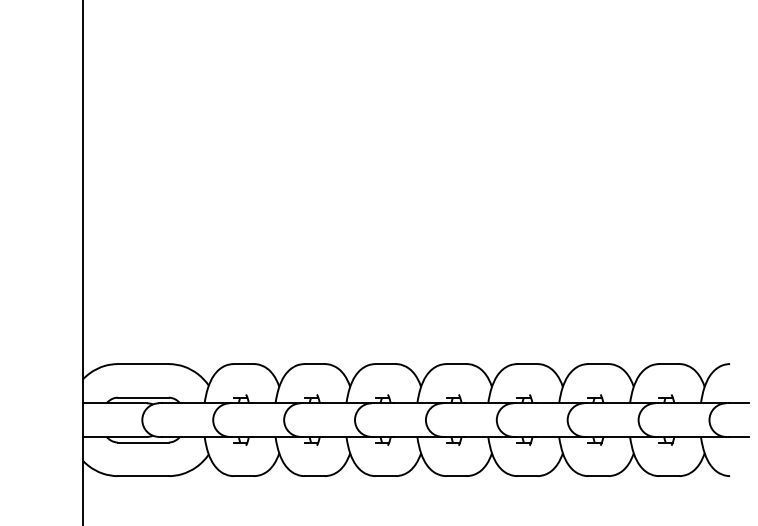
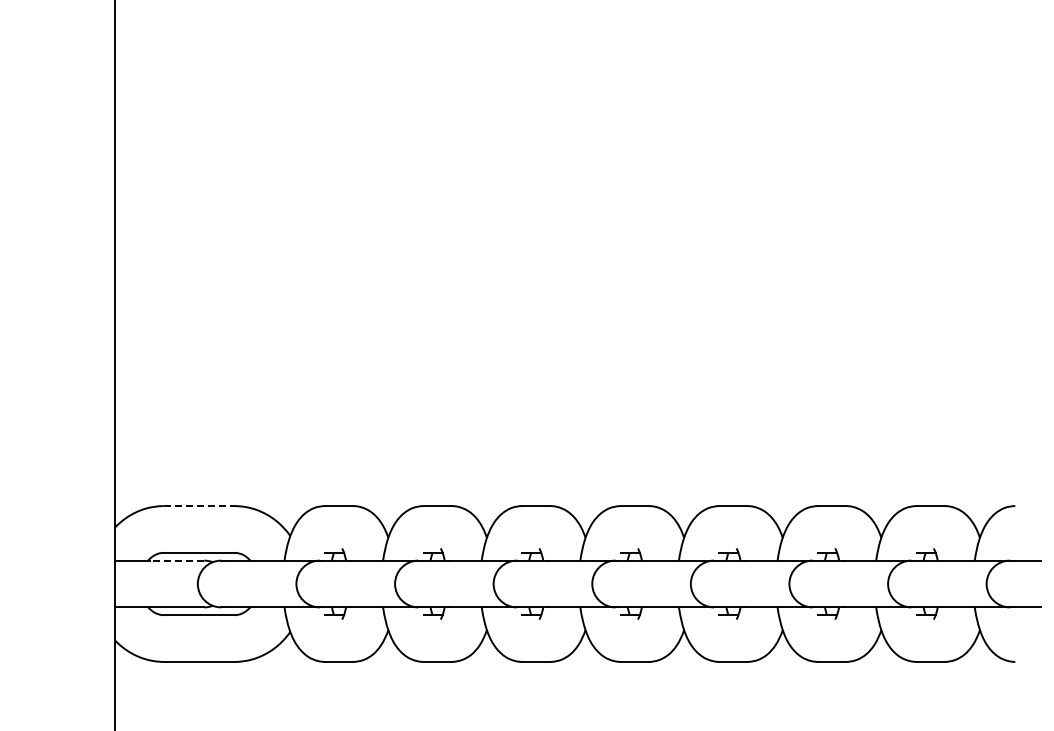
line: (143, 364) -> (199, 506), solid -> dashed
line: (126, 403) -> (176, 560), solid -> dashed

